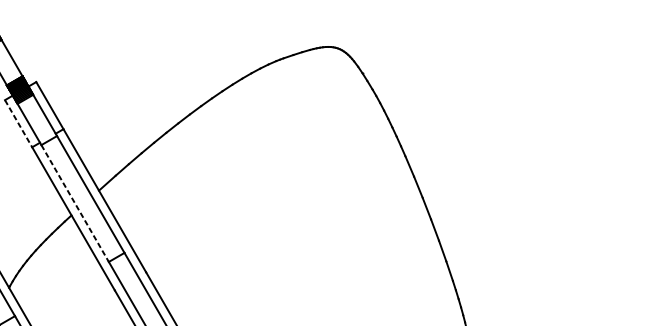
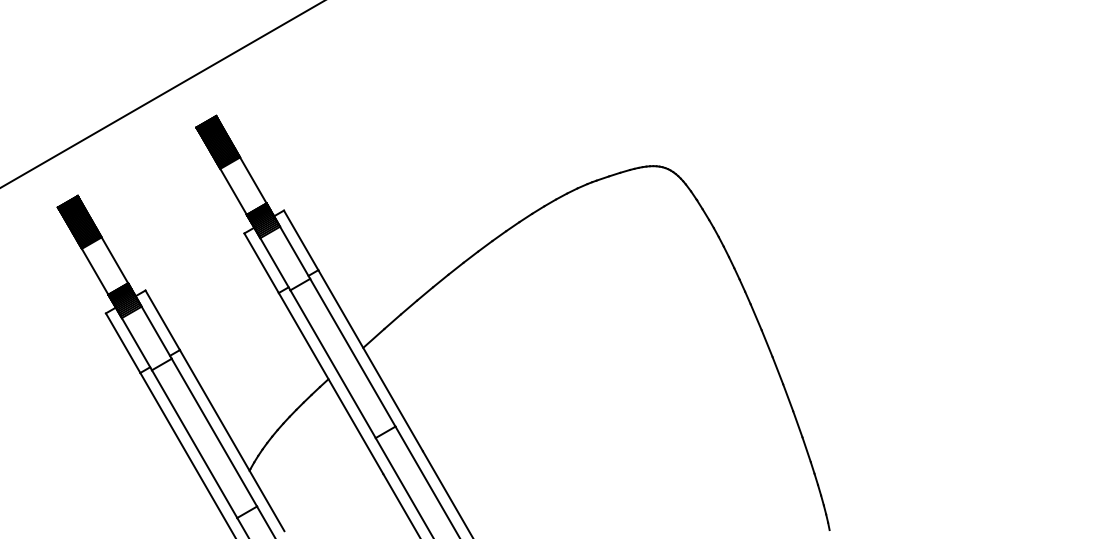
line: (18, 123) -> (261, 263), dashed -> solid
line: (75, 203) -> (333, 364), dashed -> solid

